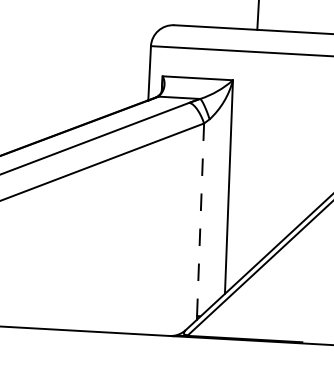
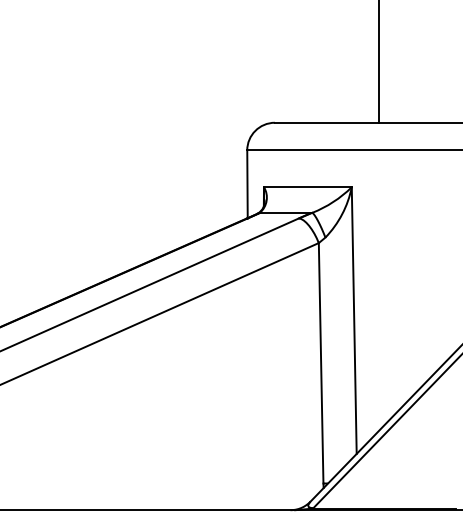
line: (200, 219) -> (321, 362), dashed -> solid

